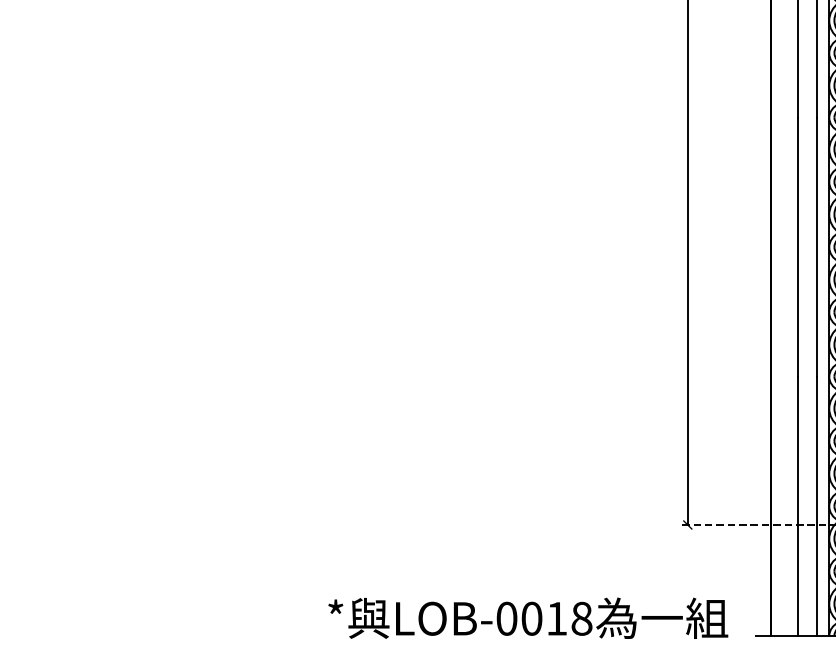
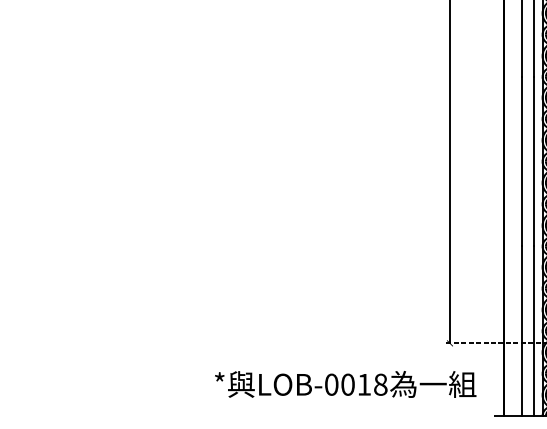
text: (528, 618) -> (345, 384), moved

